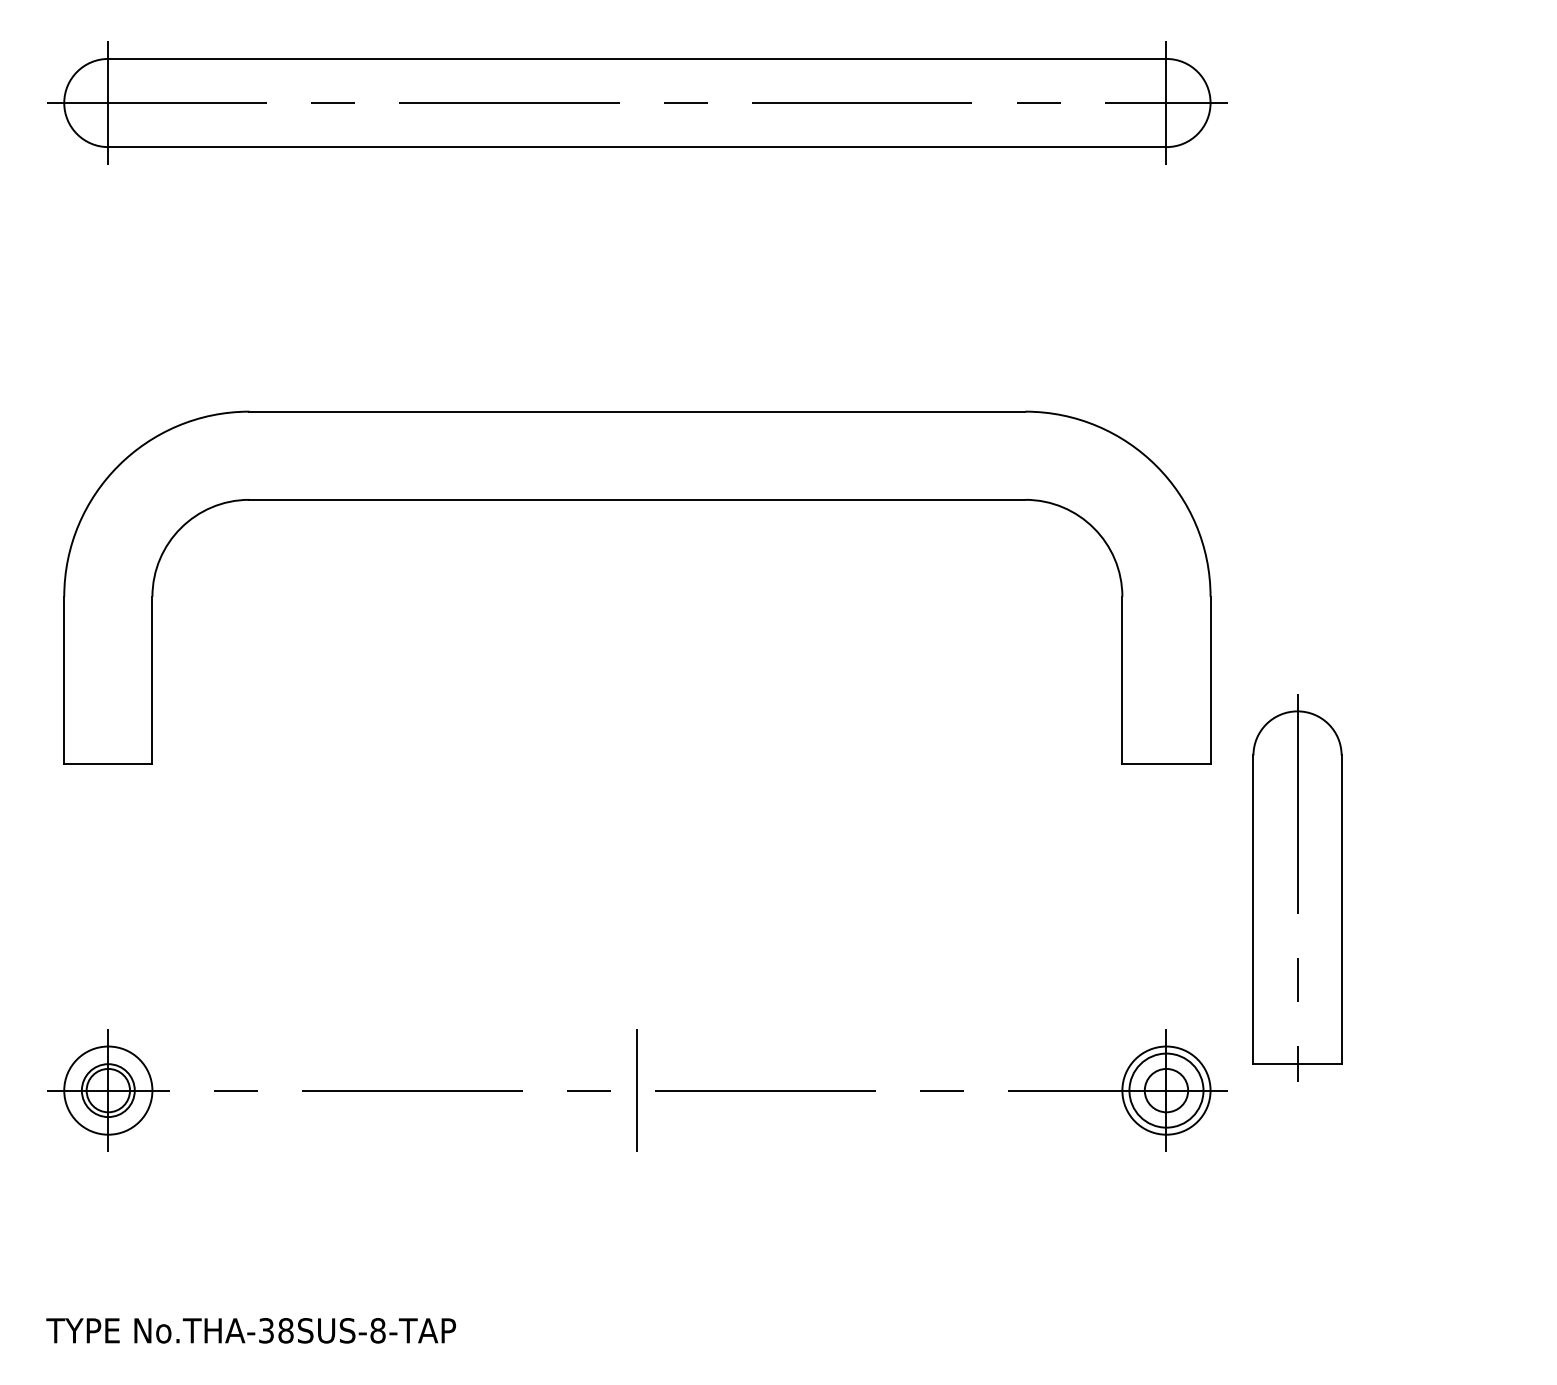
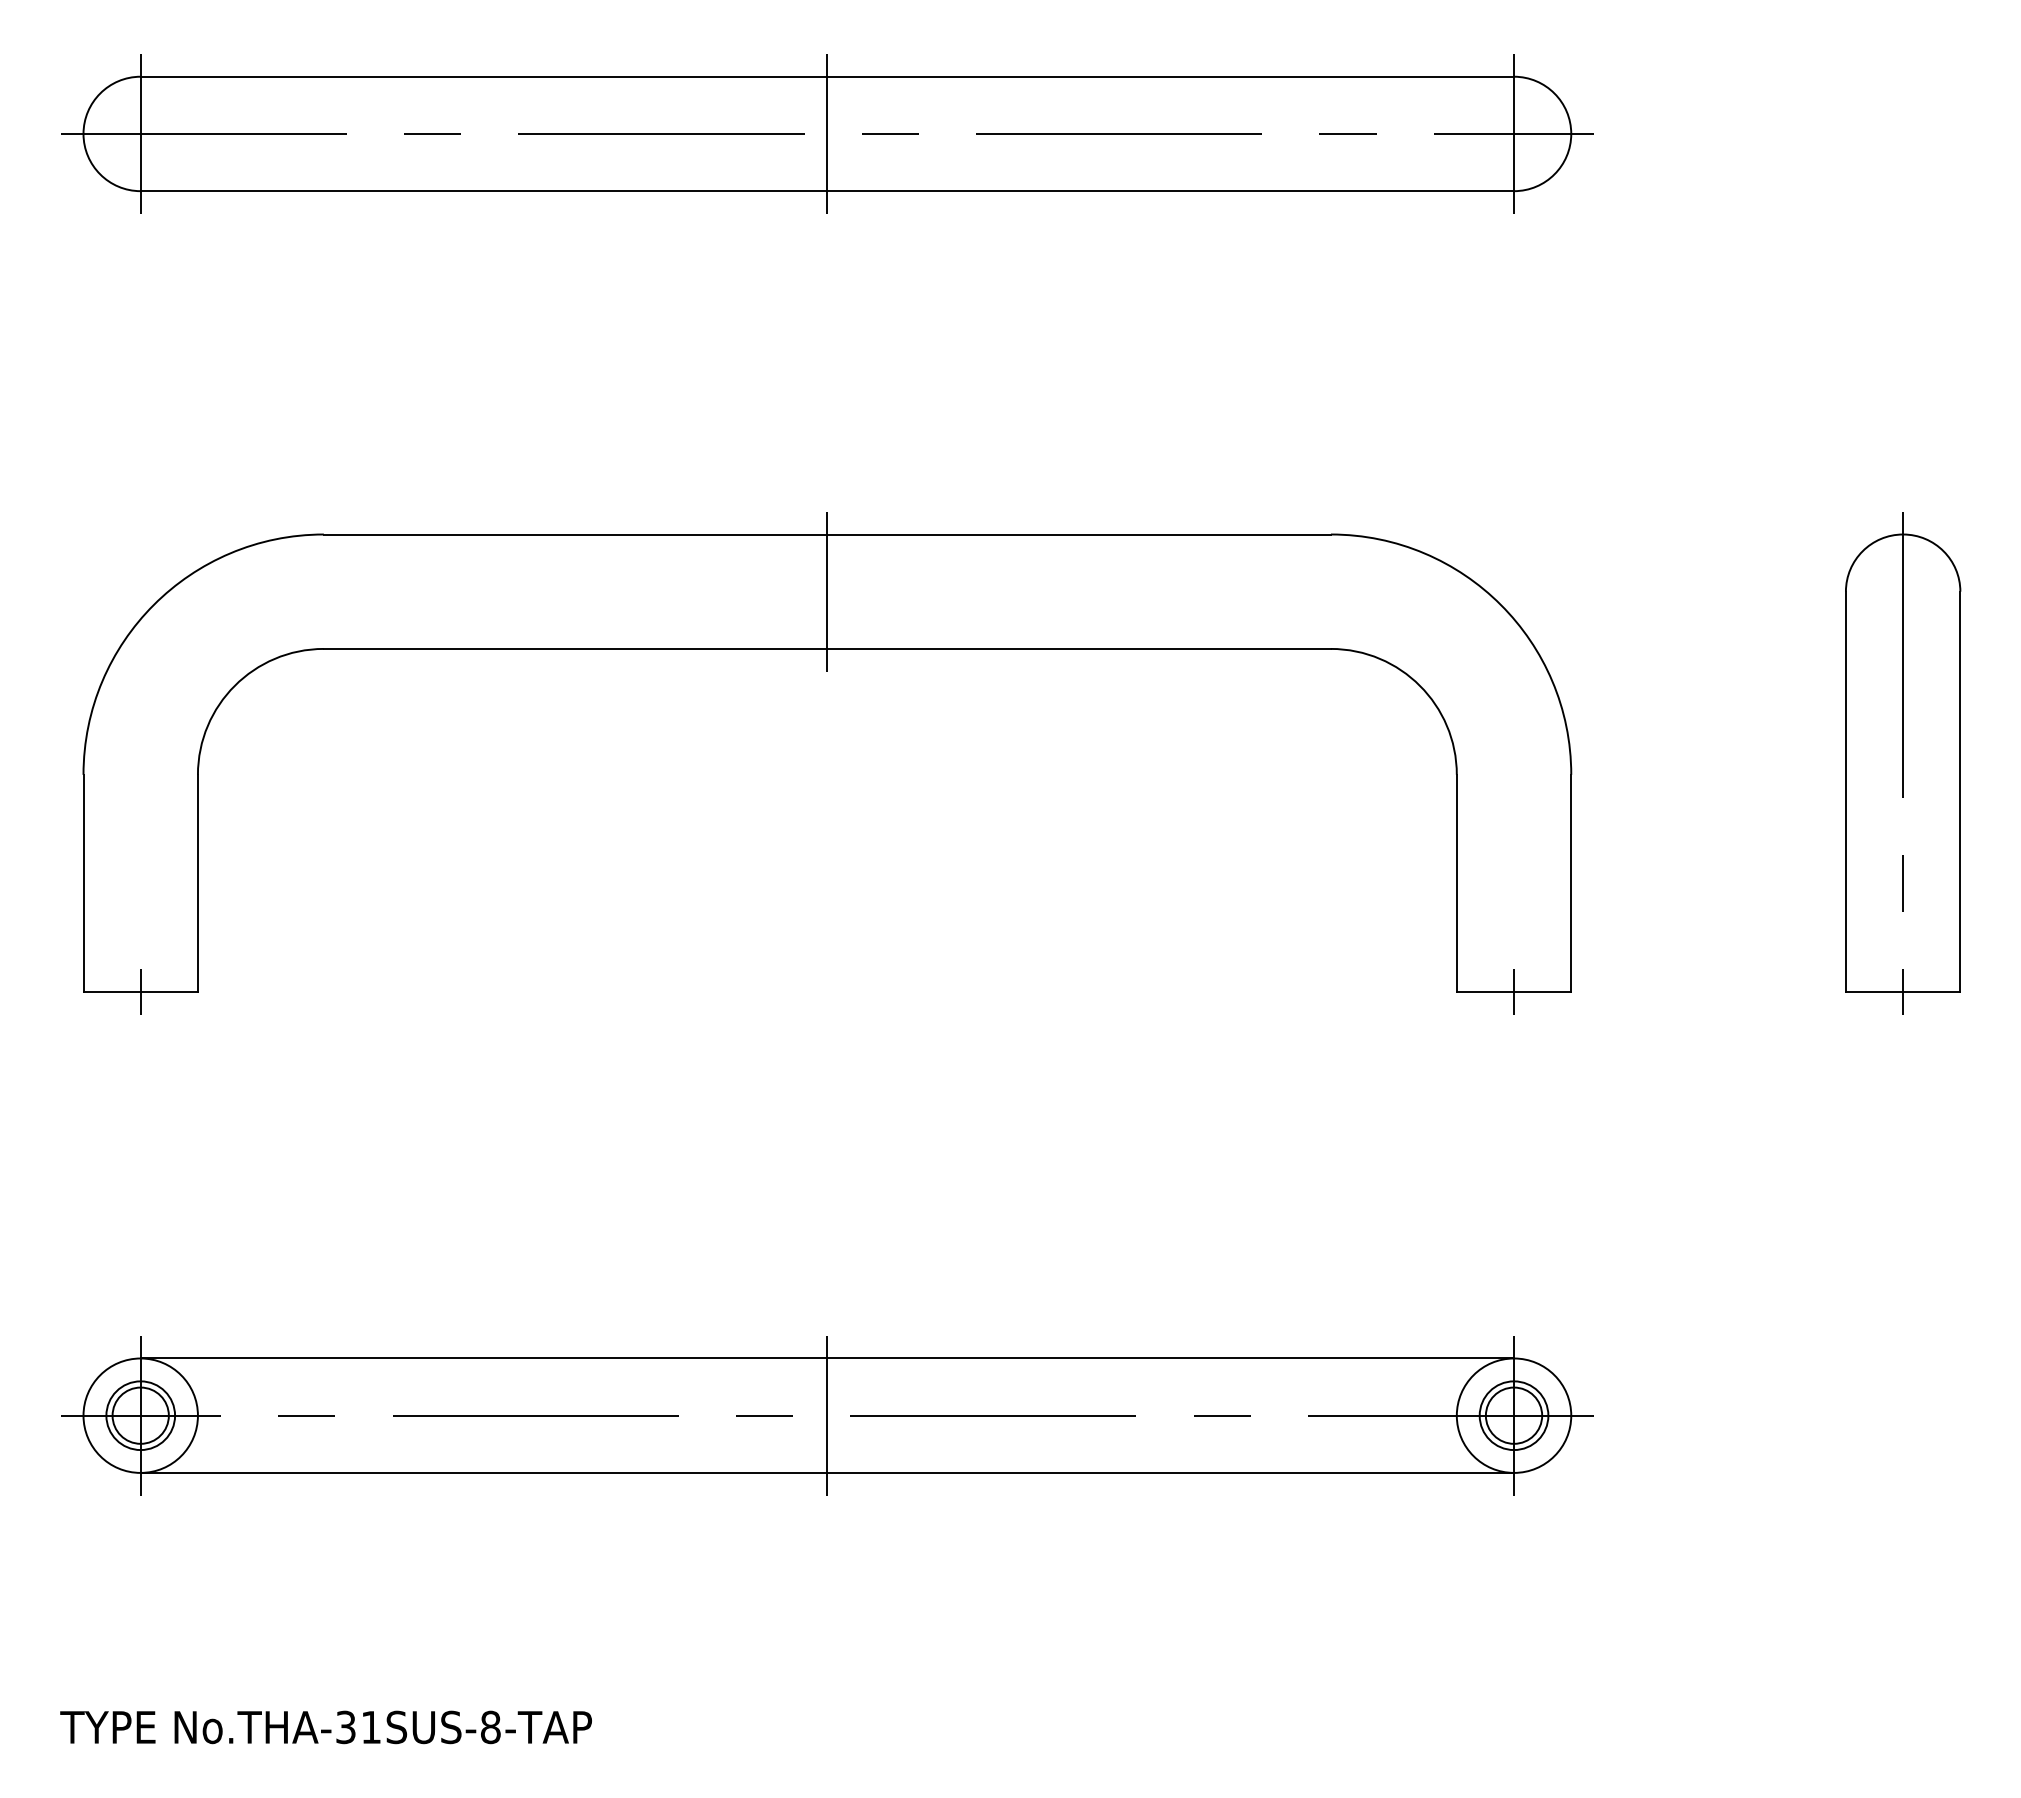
line: (637, 102) -> (827, 133), added
line: (637, 455) -> (827, 591), added
line: (108, 764) -> (140, 992), added
line: (1166, 764) -> (1514, 992), added
part: (1297, 887) -> (1903, 763), moved
line: (637, 1046) -> (827, 1358), added
circle: (1166, 1090) -> (1513, 1415), size x0.71
line: (637, 1134) -> (827, 1472), added
text: (286, 1330) -> (371, 1727), No.THA-38SUS-8-TAP -> No.THA-31SUS-8-TAP

